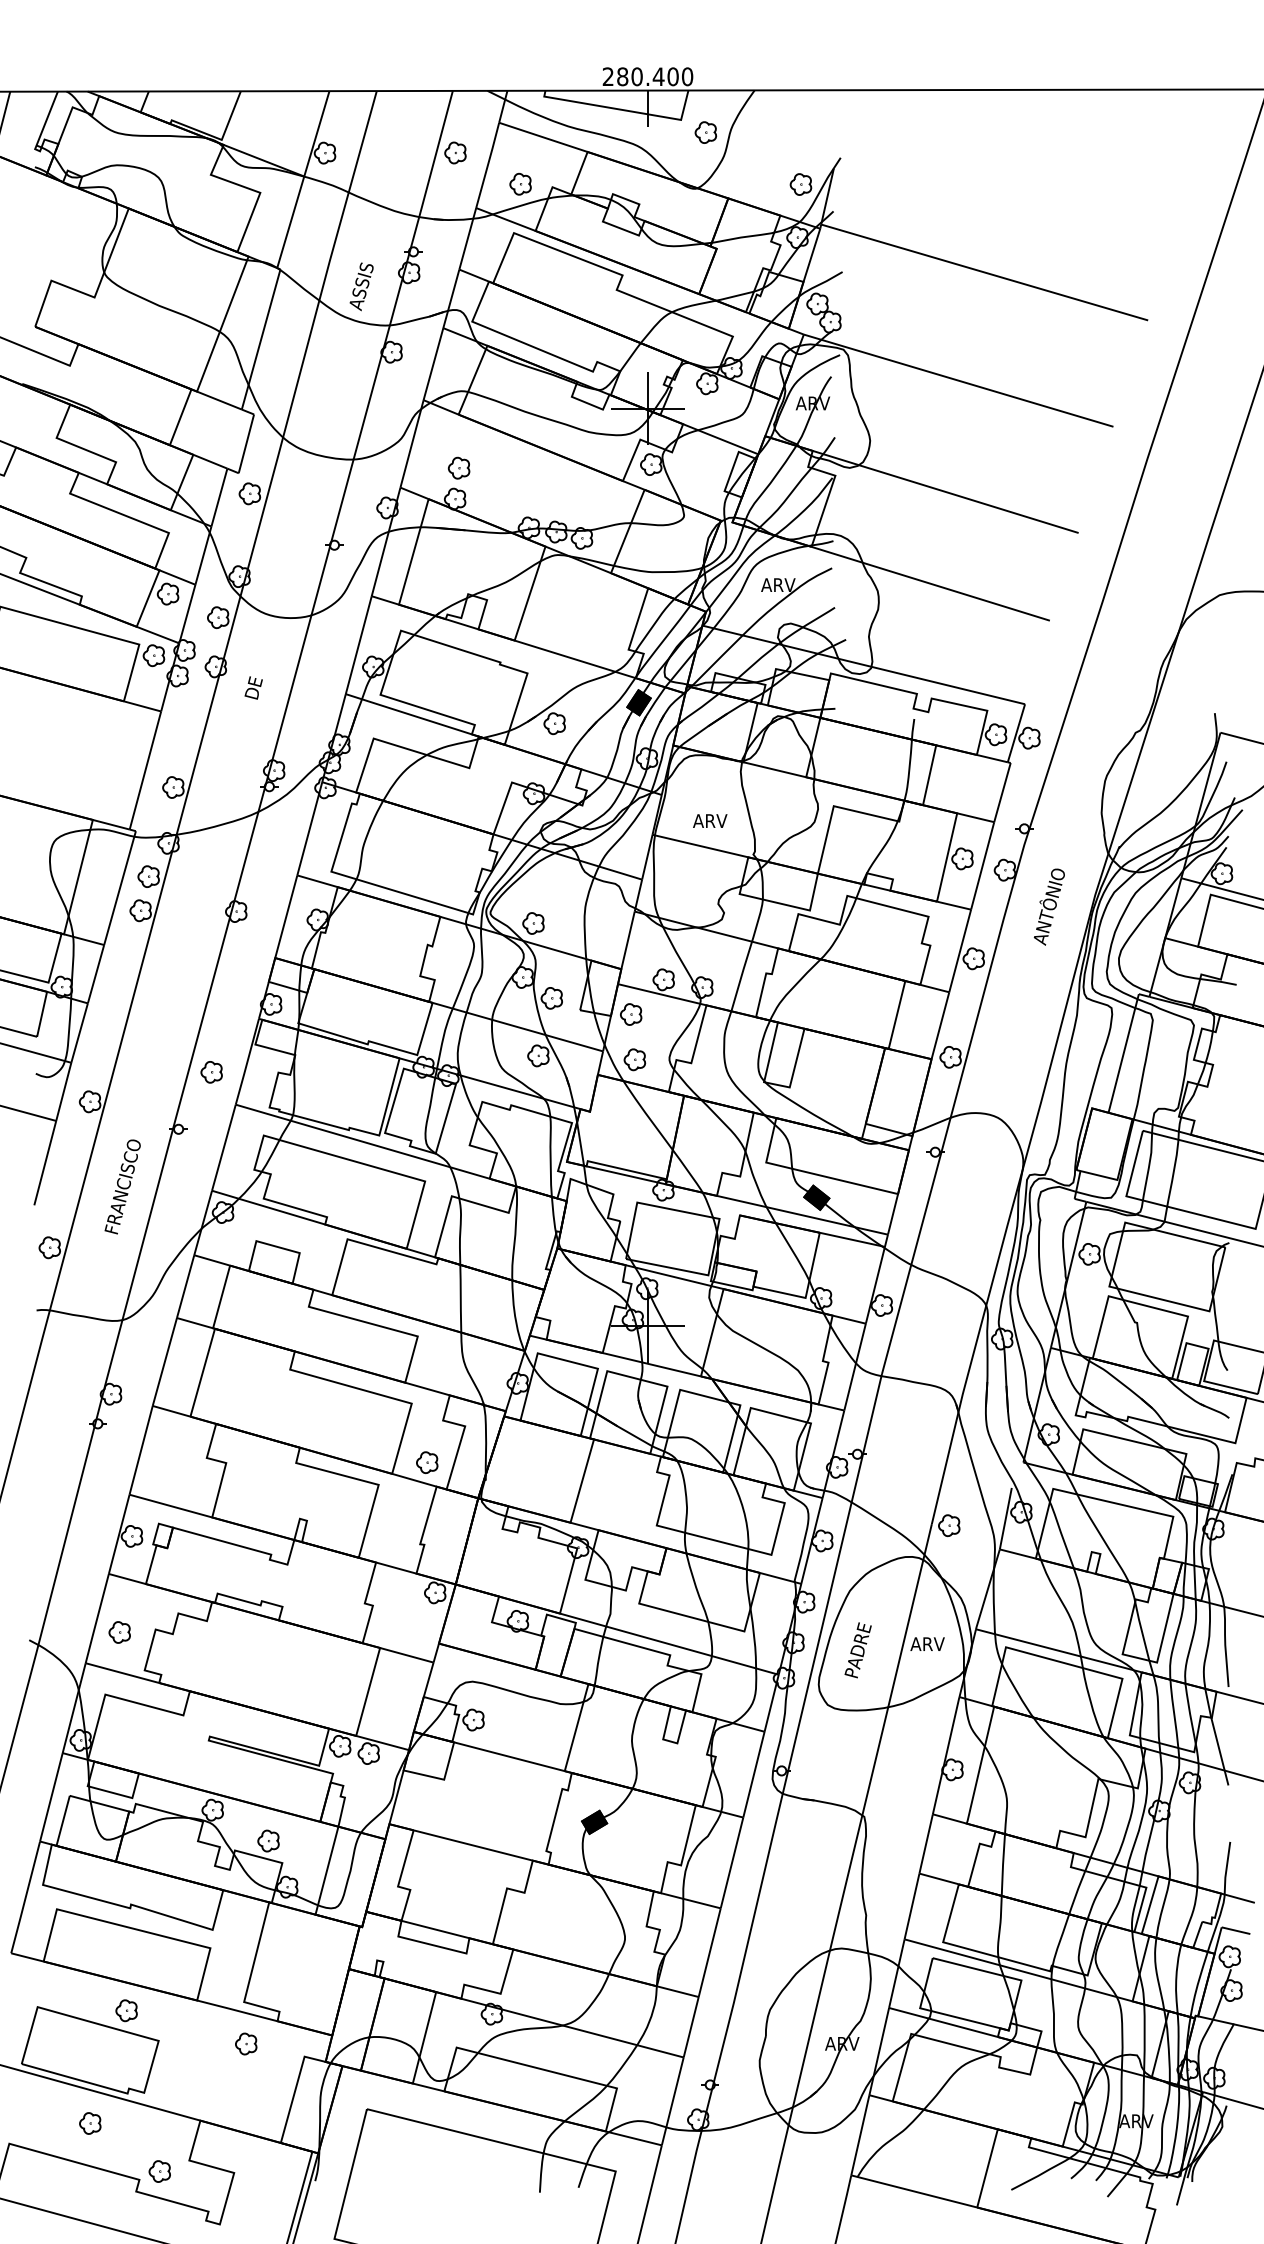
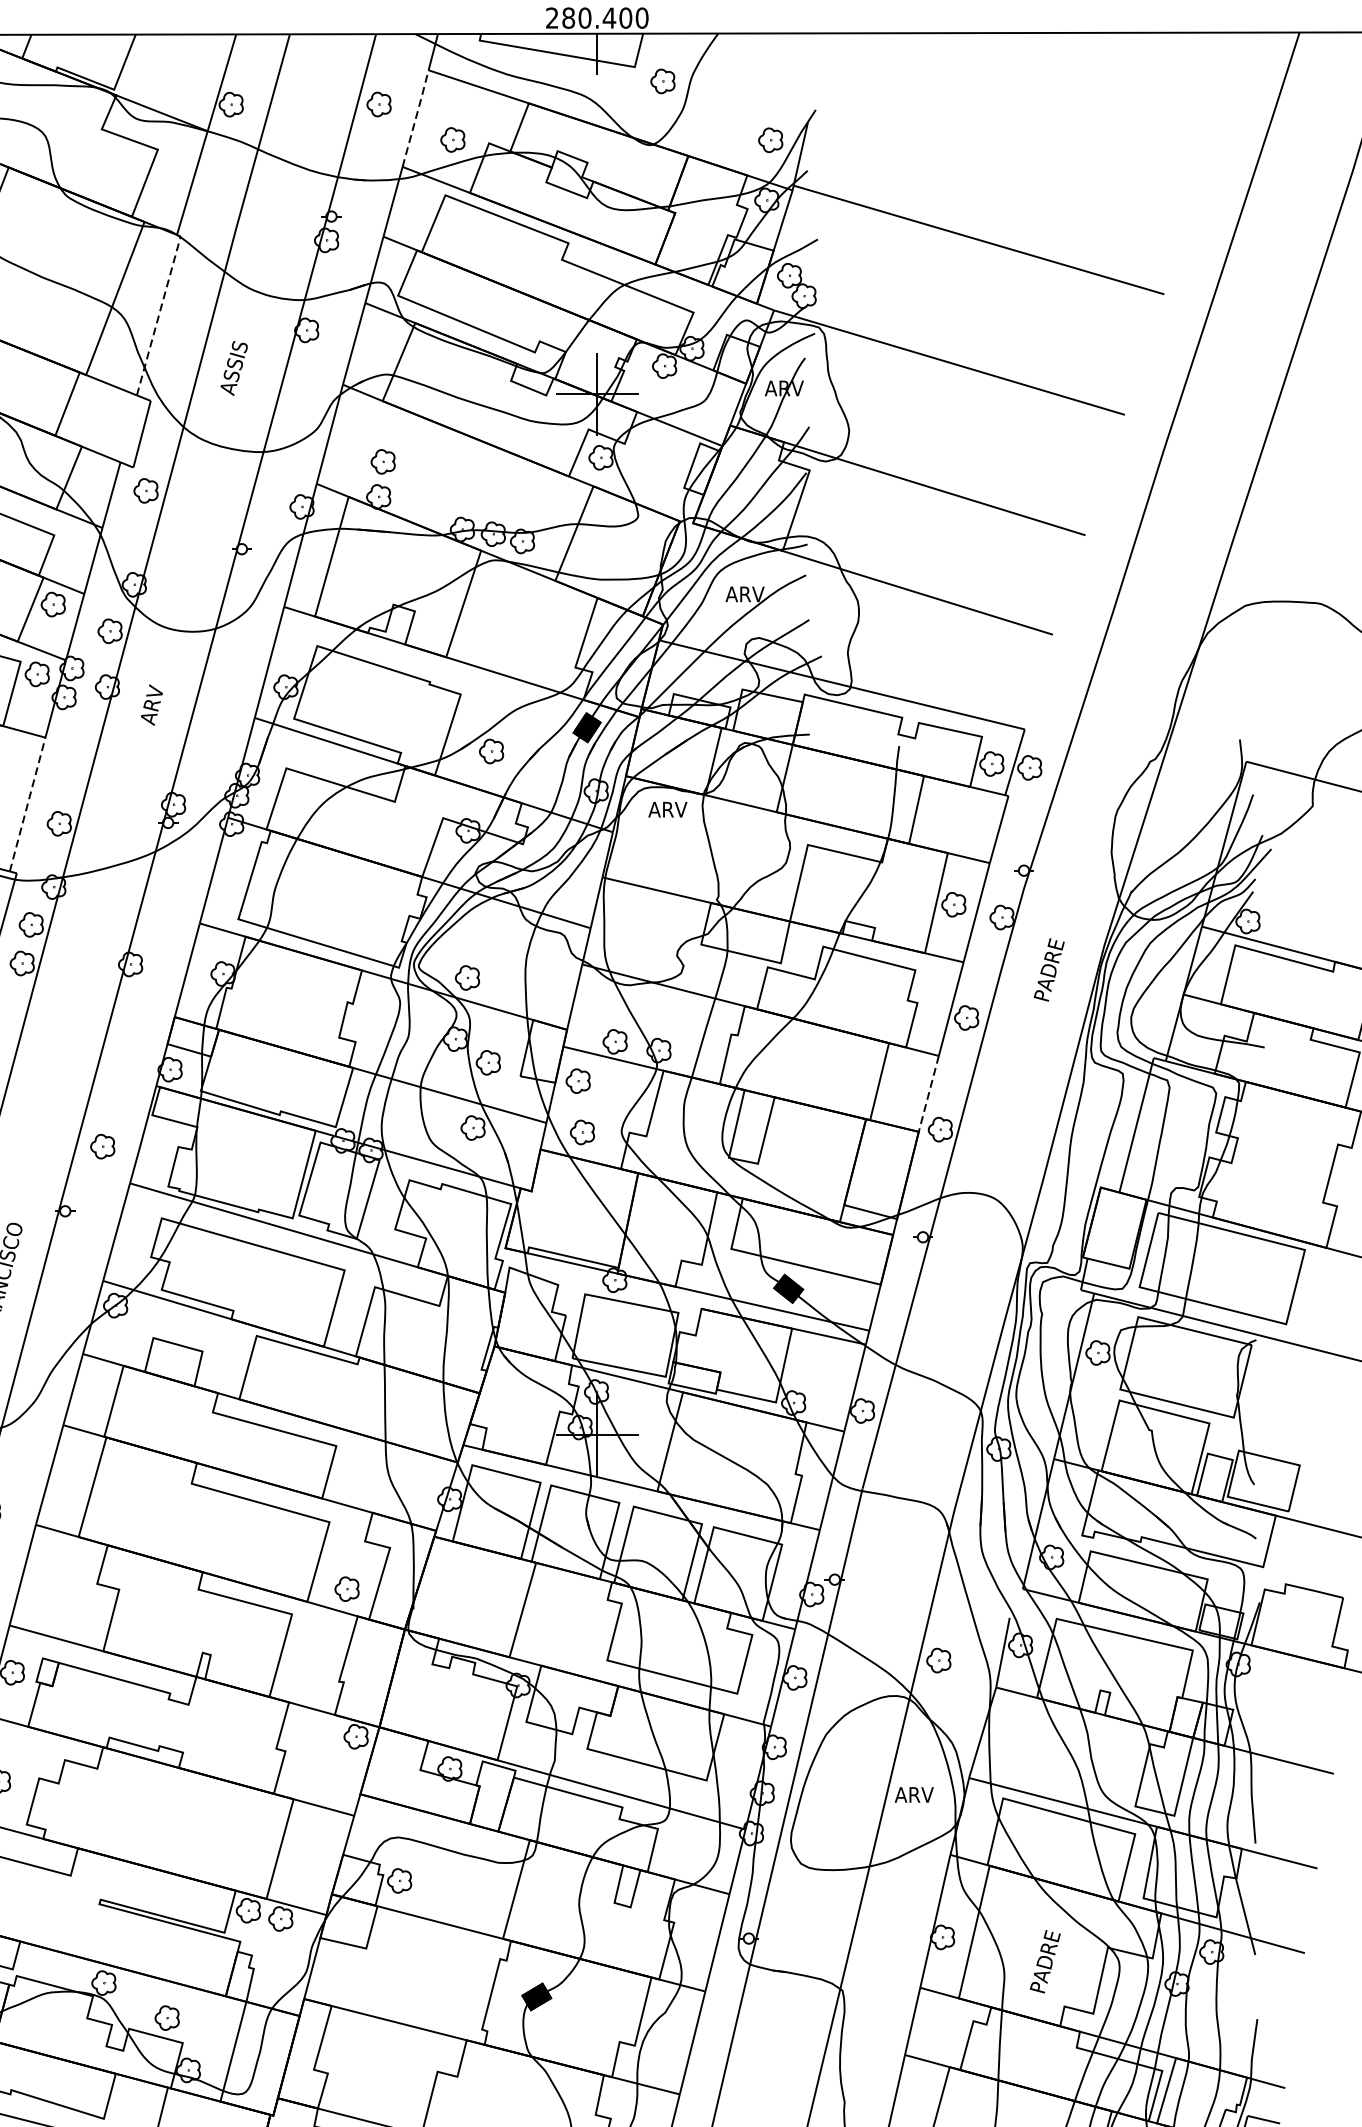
line: (488, 164) -> (416, 117), solid -> dashed
text: (361, 286) -> (234, 368), moved
line: (261, 339) -> (159, 315), solid -> dashed
text: (254, 682) -> (151, 704), DE -> ARV
line: (145, 770) -> (27, 804), solid -> dashed
text: (710, 820) -> (668, 809), moved
text: (1048, 906) -> (1051, 958), ANTÔNIO -> PADRE
line: (940, 1025) -> (928, 1093), solid -> dashed
text: (857, 1650) -> (1044, 1961), moved

